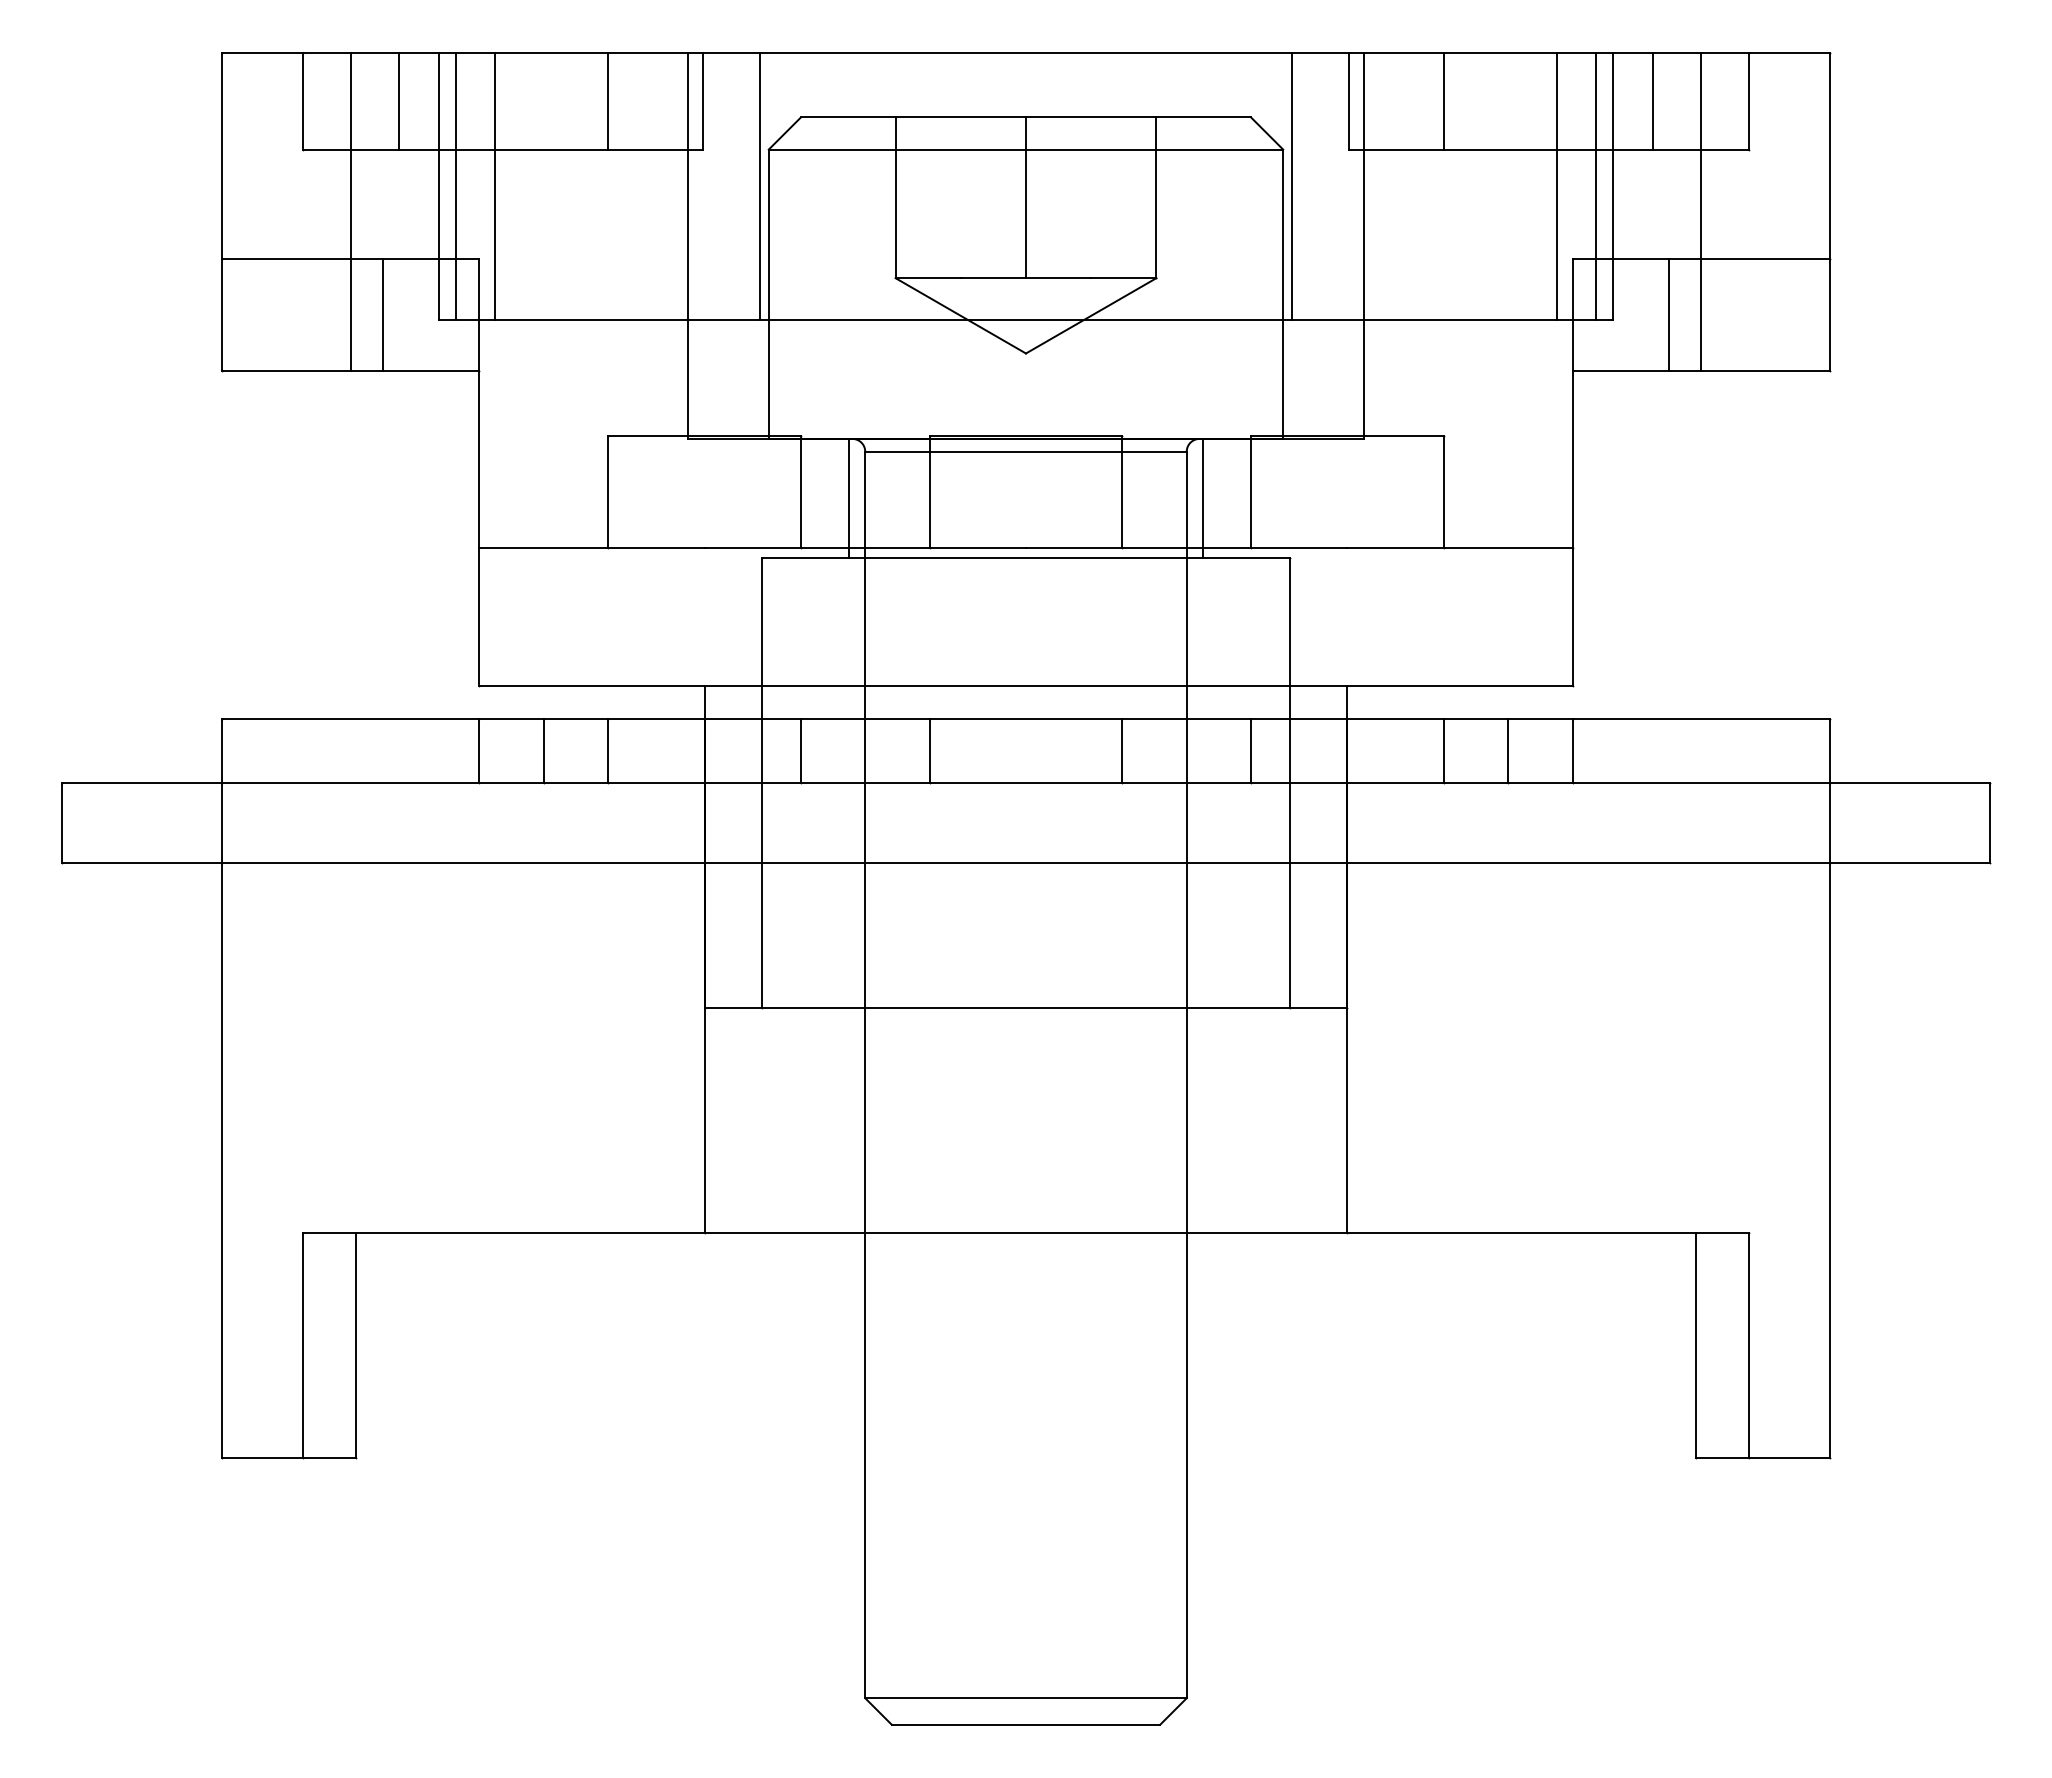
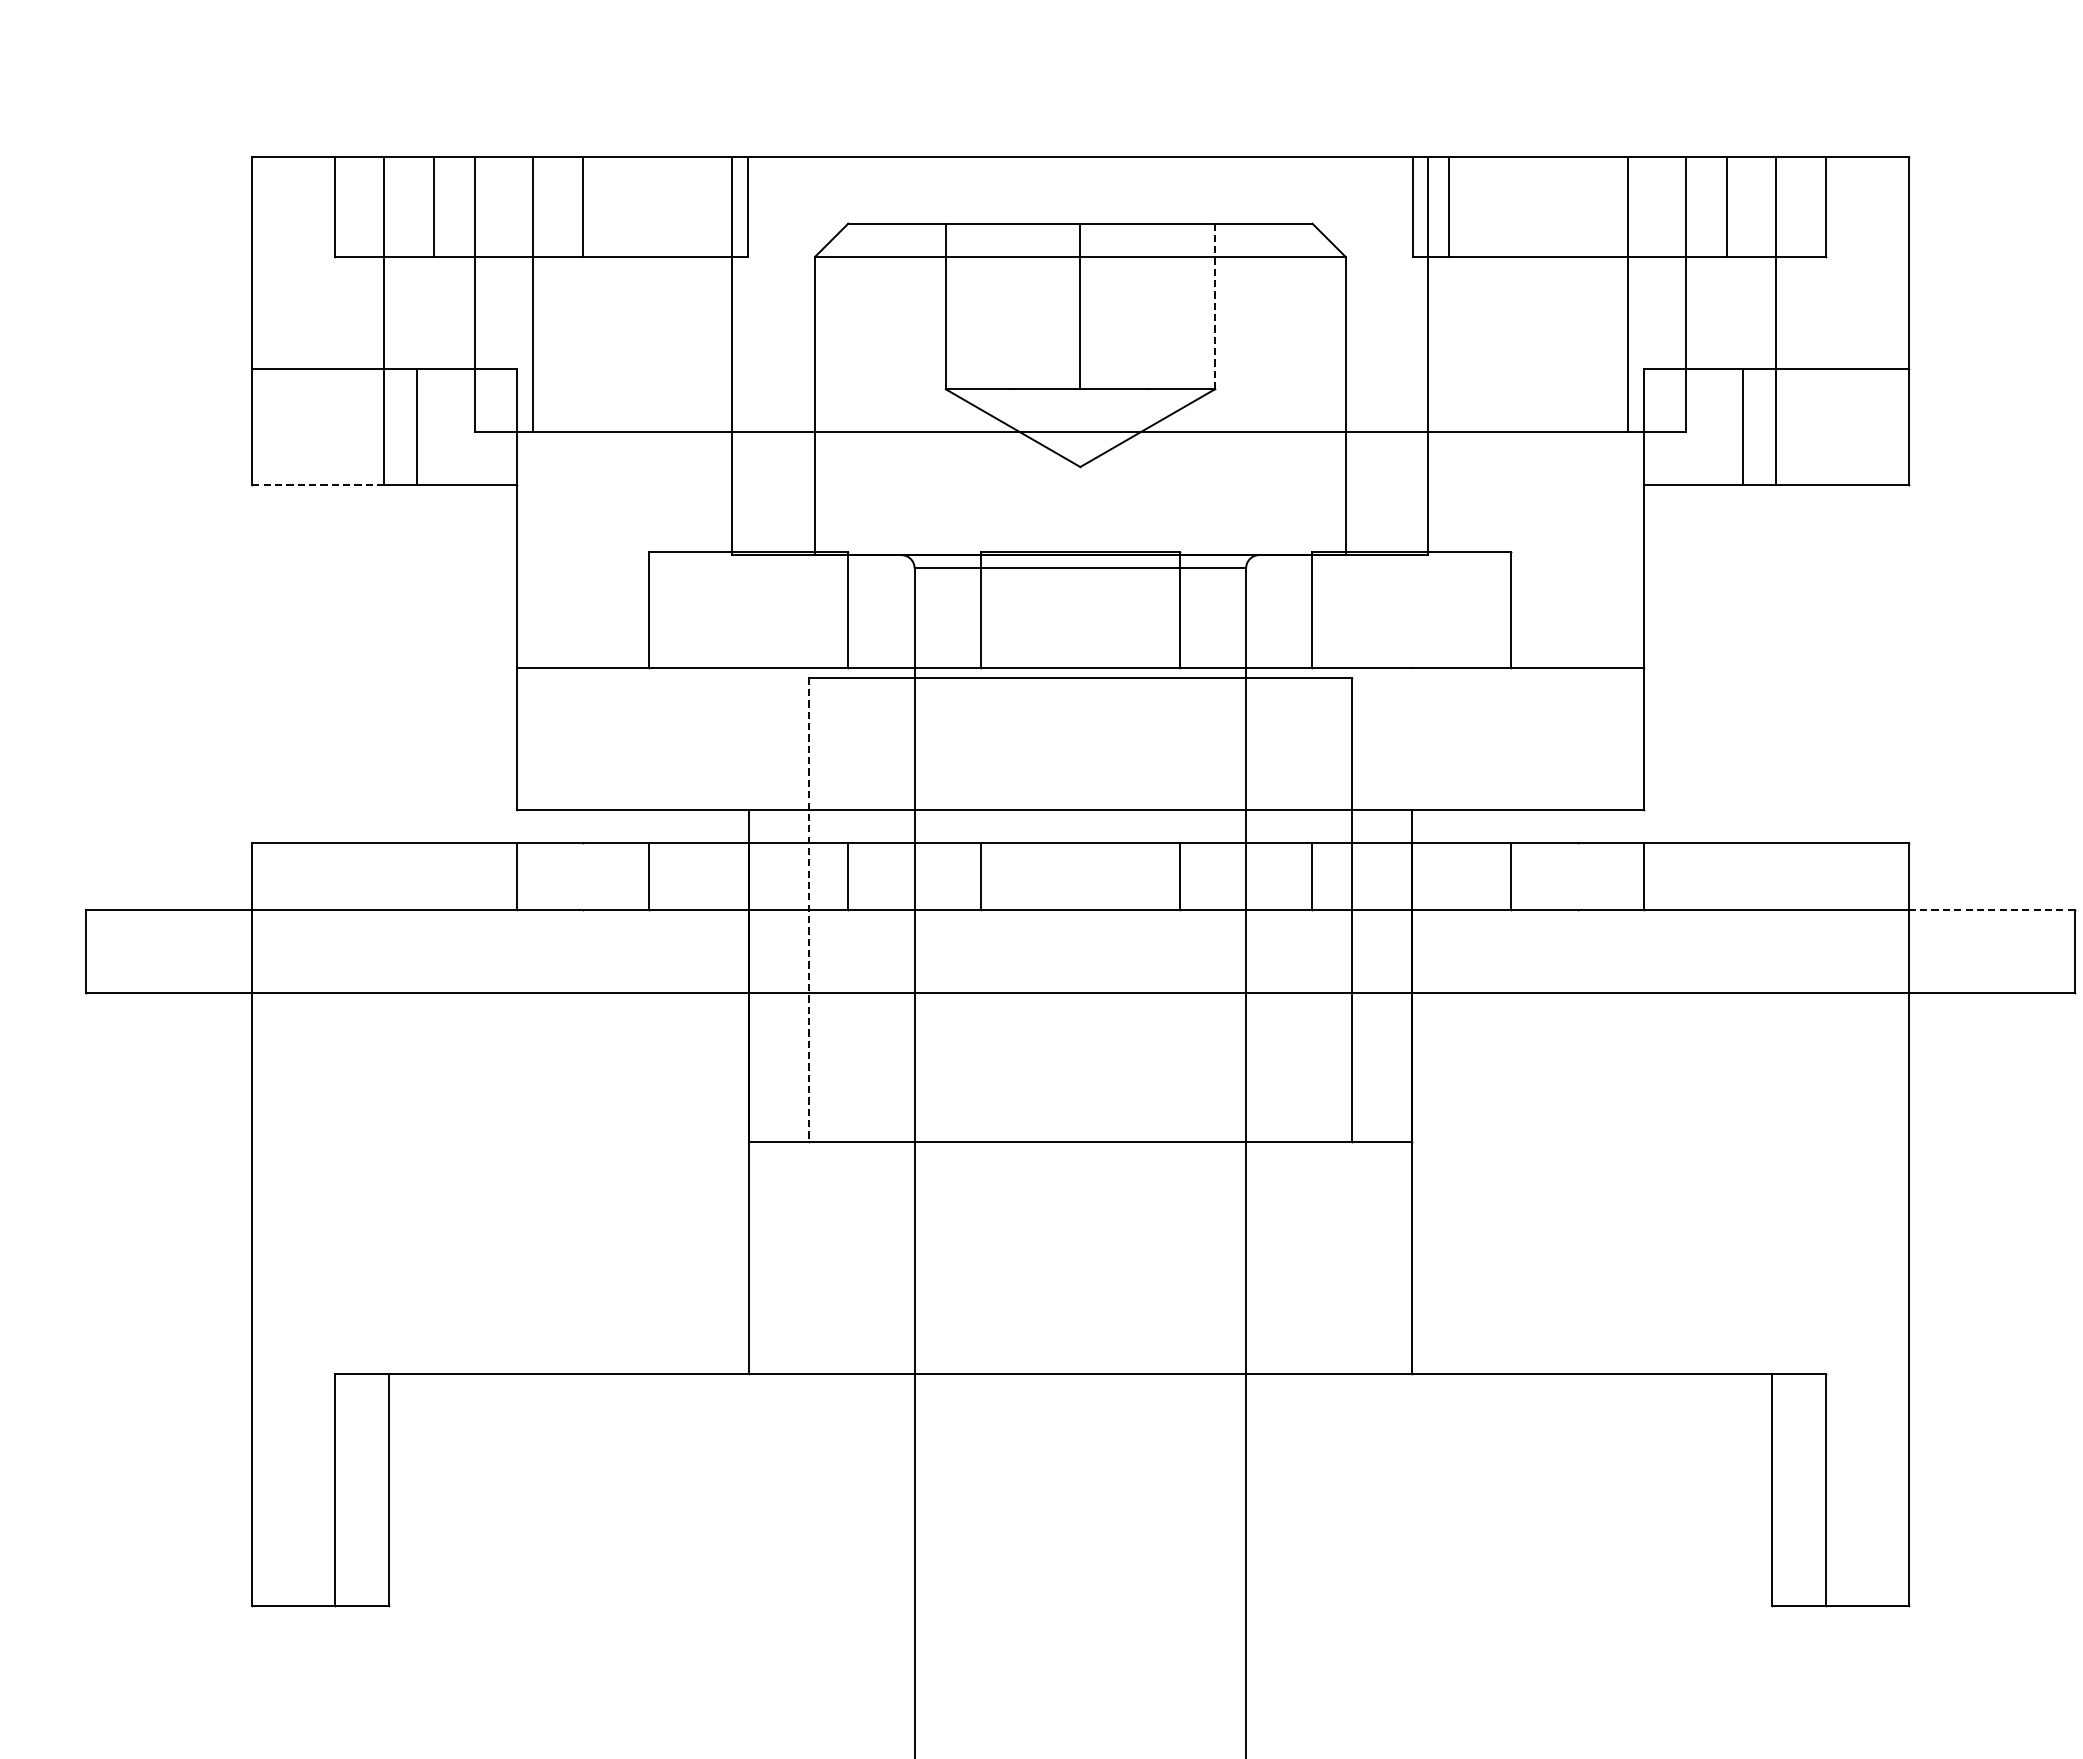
line: (608, 101) -> (583, 207), moved
line: (1443, 101) -> (1448, 207), moved
line: (455, 186) -> (492, 294), removed
line: (760, 186) -> (806, 294), removed
line: (1291, 186) -> (1354, 294), removed
line: (1596, 186) -> (1668, 294), removed
line: (1156, 197) -> (1214, 306), solid -> dashed
line: (286, 371) -> (317, 485), solid -> dashed
line: (849, 497) -> (898, 615), removed
line: (1202, 497) -> (1262, 615), removed
line: (543, 750) -> (582, 876), removed
line: (1508, 750) -> (1577, 876), removed
line: (1909, 782) -> (1991, 909), solid -> dashed
line: (762, 783) -> (808, 910), solid -> dashed

